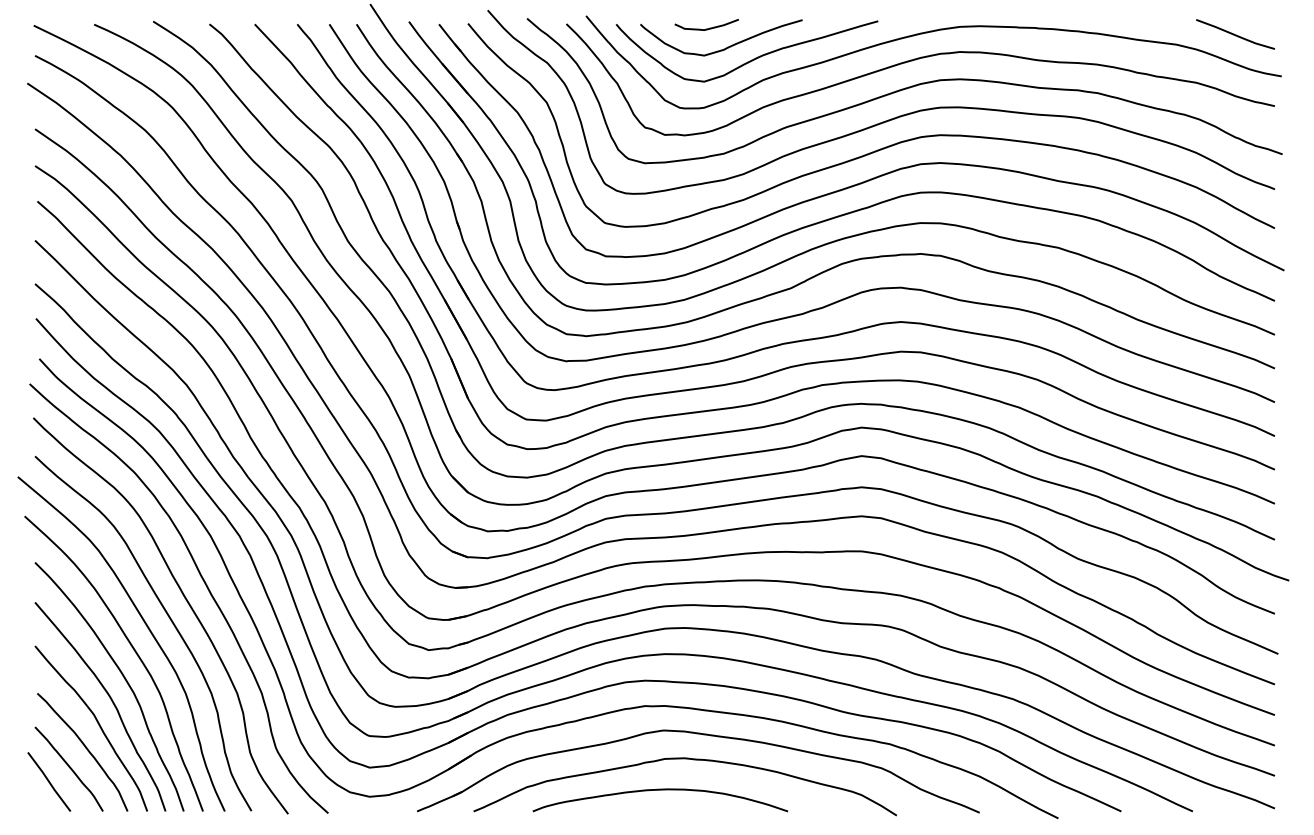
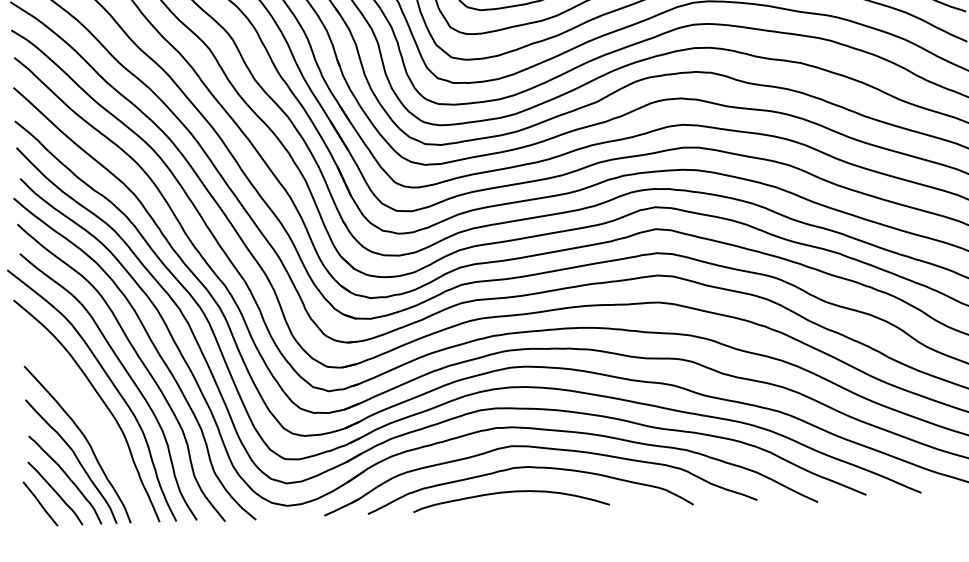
curve: (122, 676) -> (93, 420), removed

